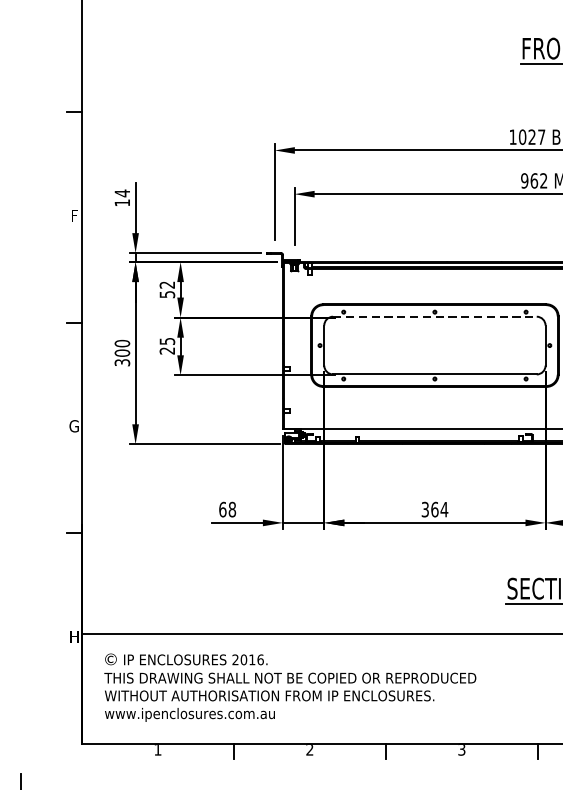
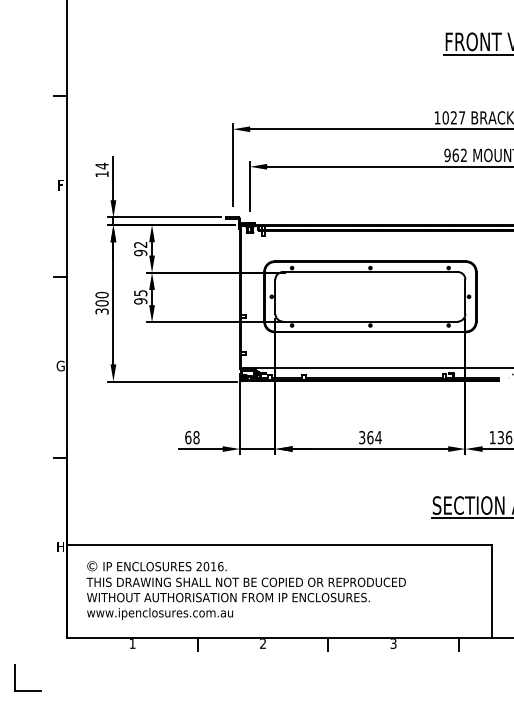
text: (167, 293) -> (140, 252), 52 -> 92
line: (435, 317) -> (370, 272), dashed -> solid
text: (167, 351) -> (140, 301), 25 -> 95

